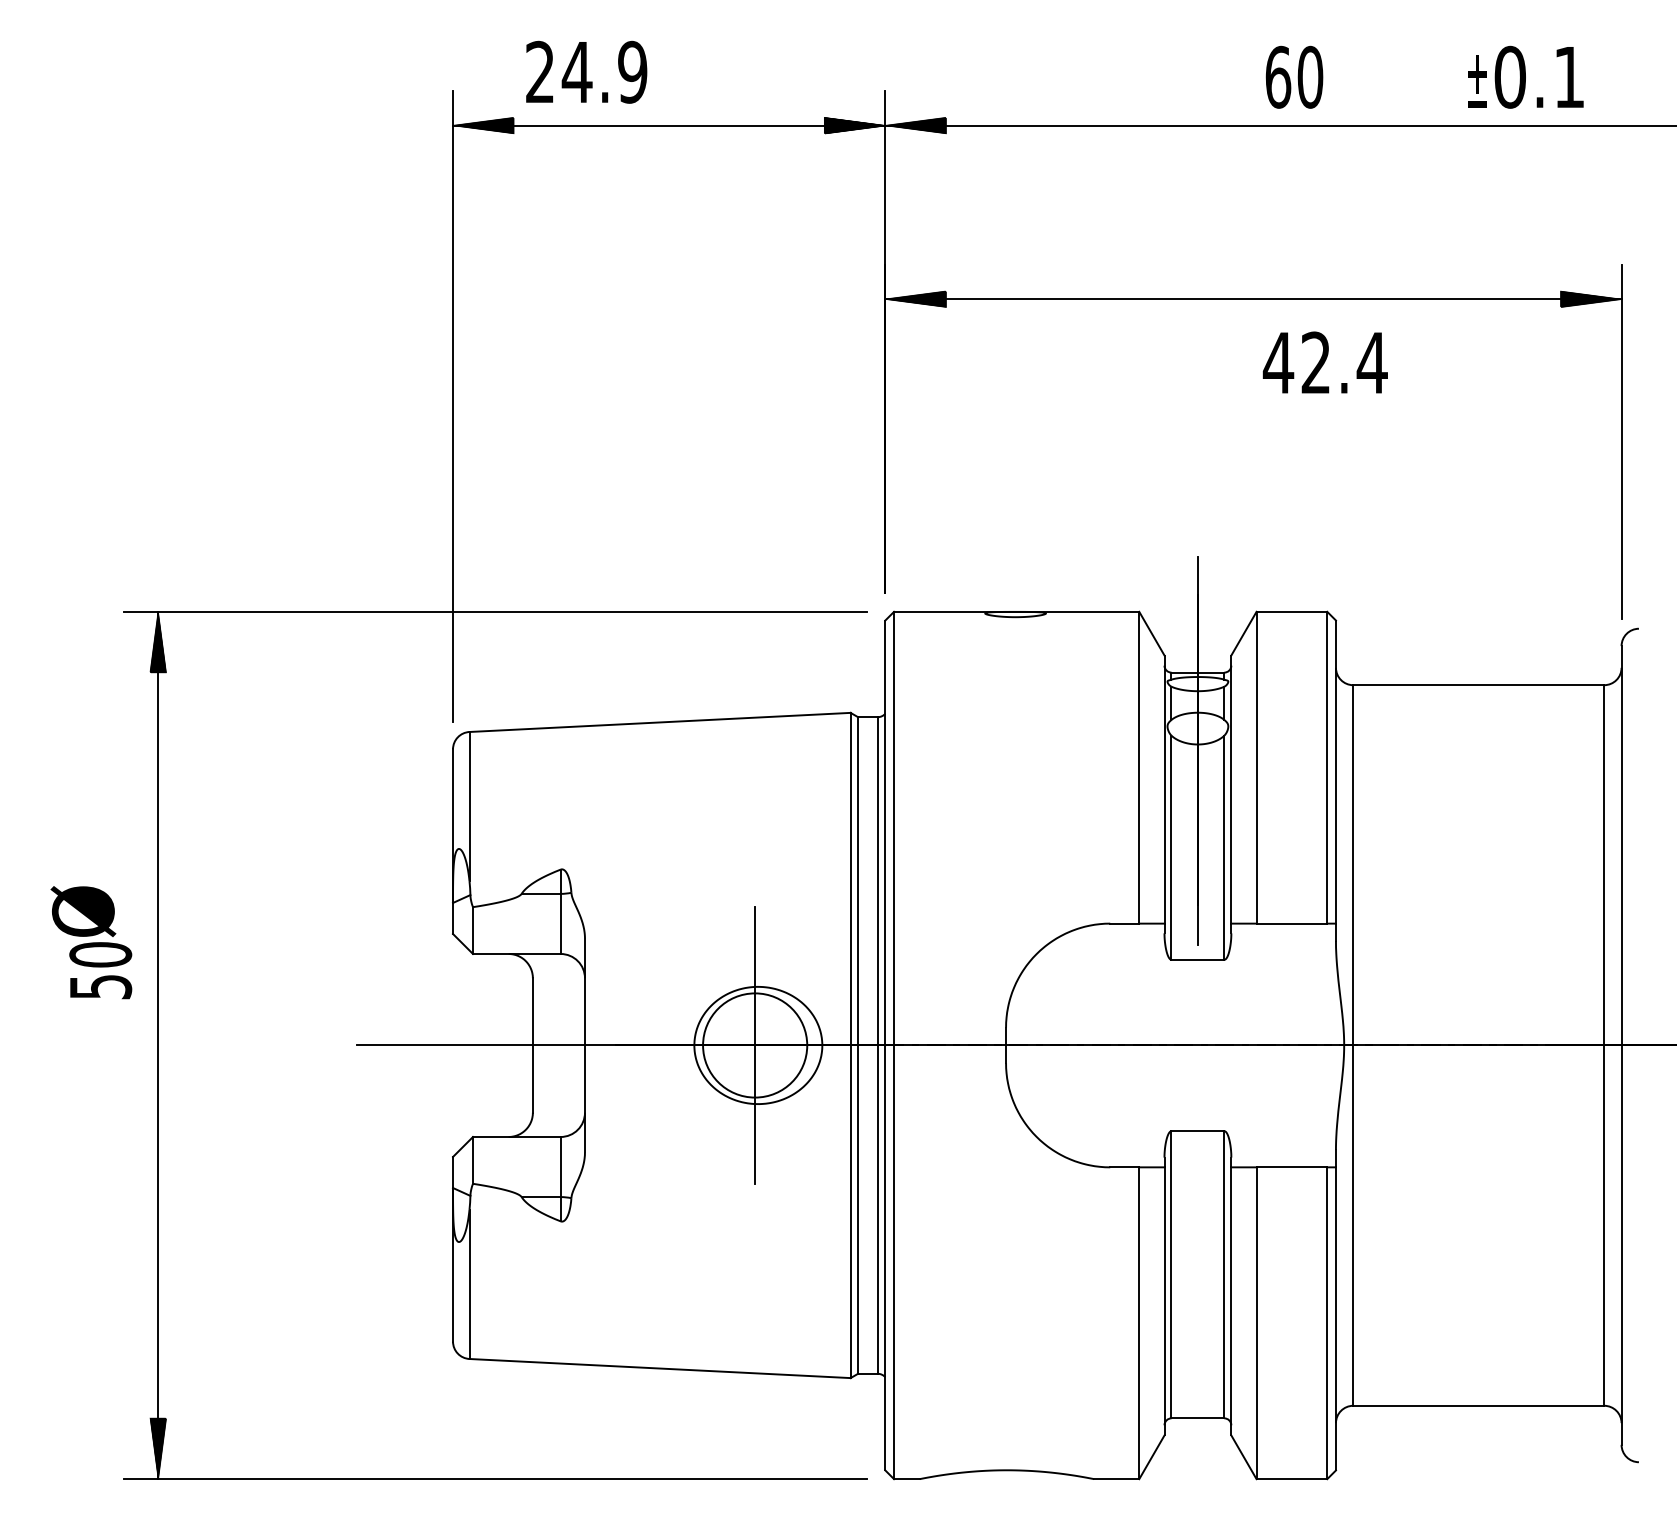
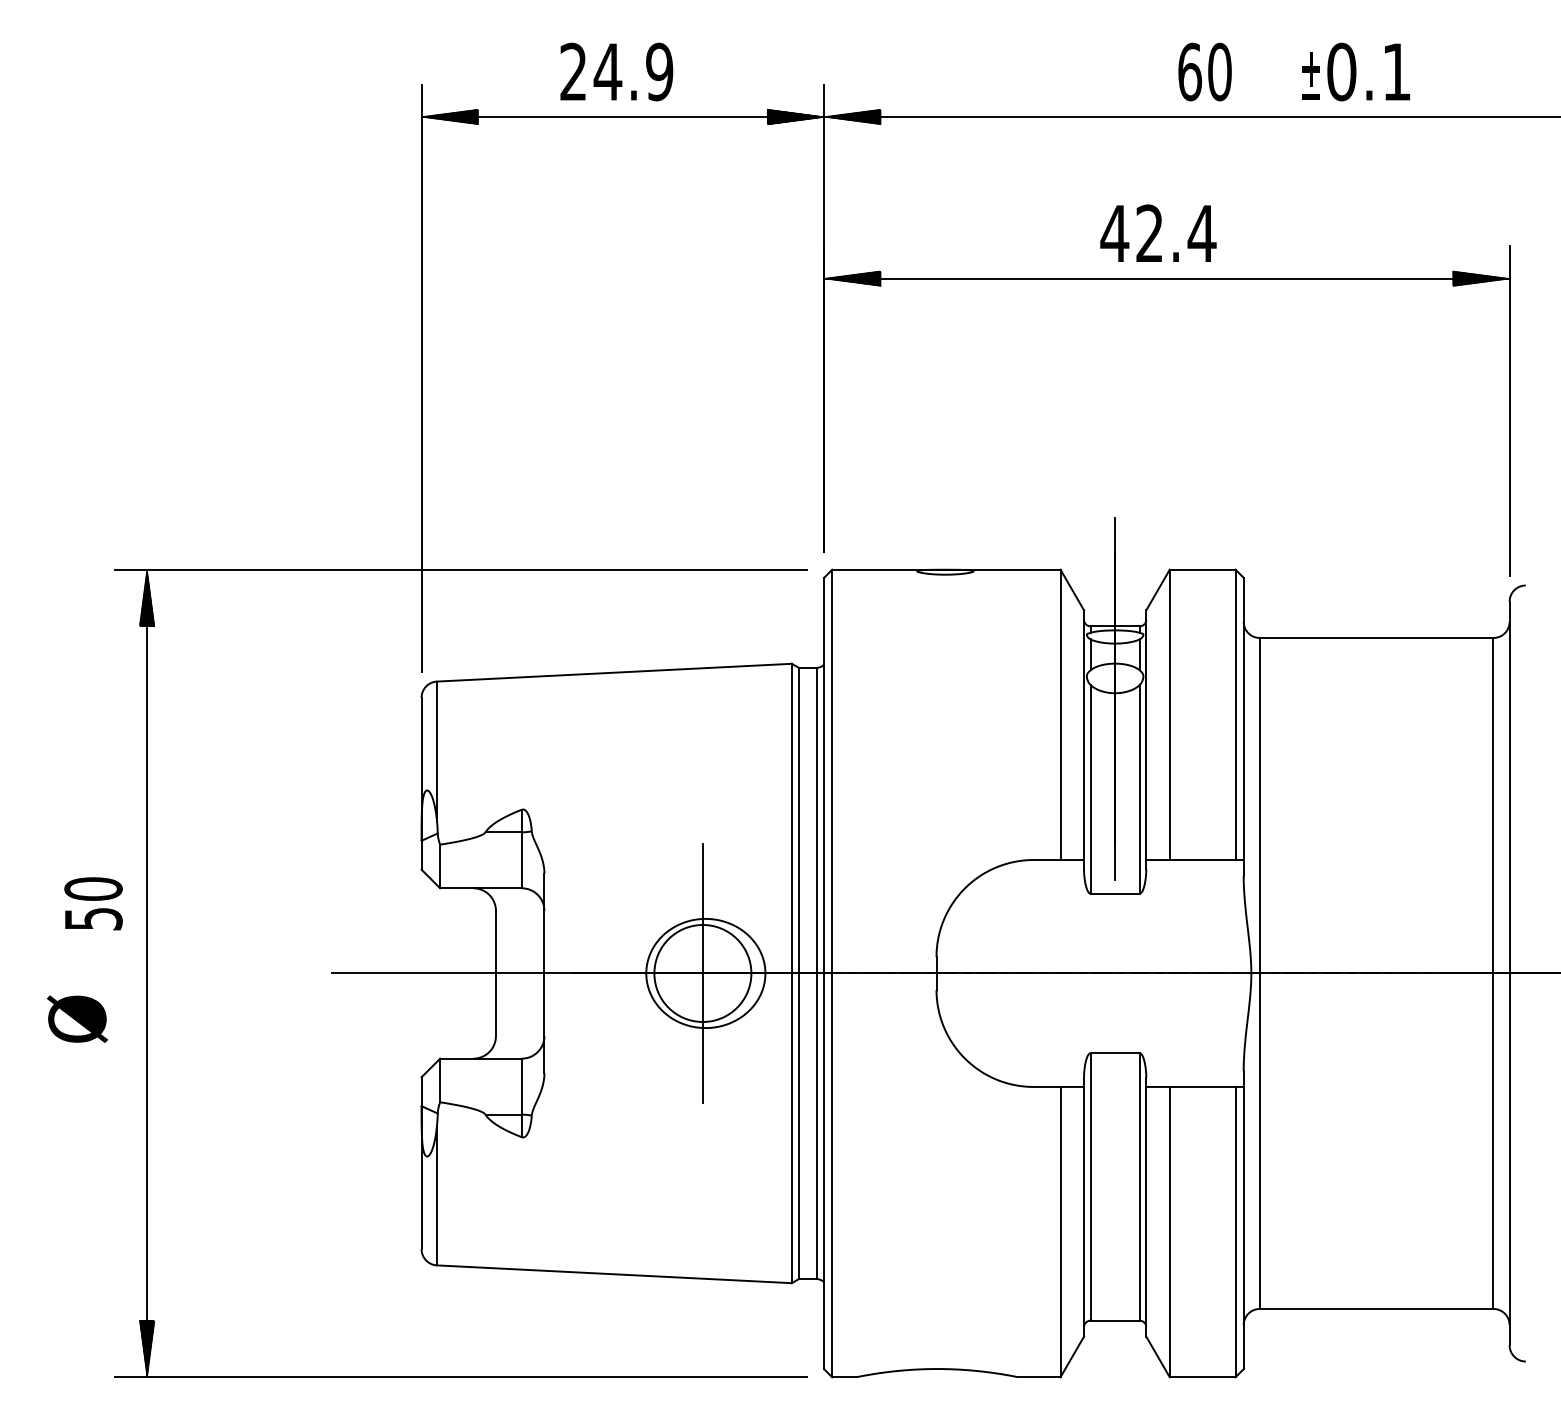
text: (586, 71) -> (616, 71), moved
text: (1525, 76) -> (1355, 71), moved
text: (1324, 362) -> (1157, 233), moved
text: (83, 911) -> (77, 1019), moved

